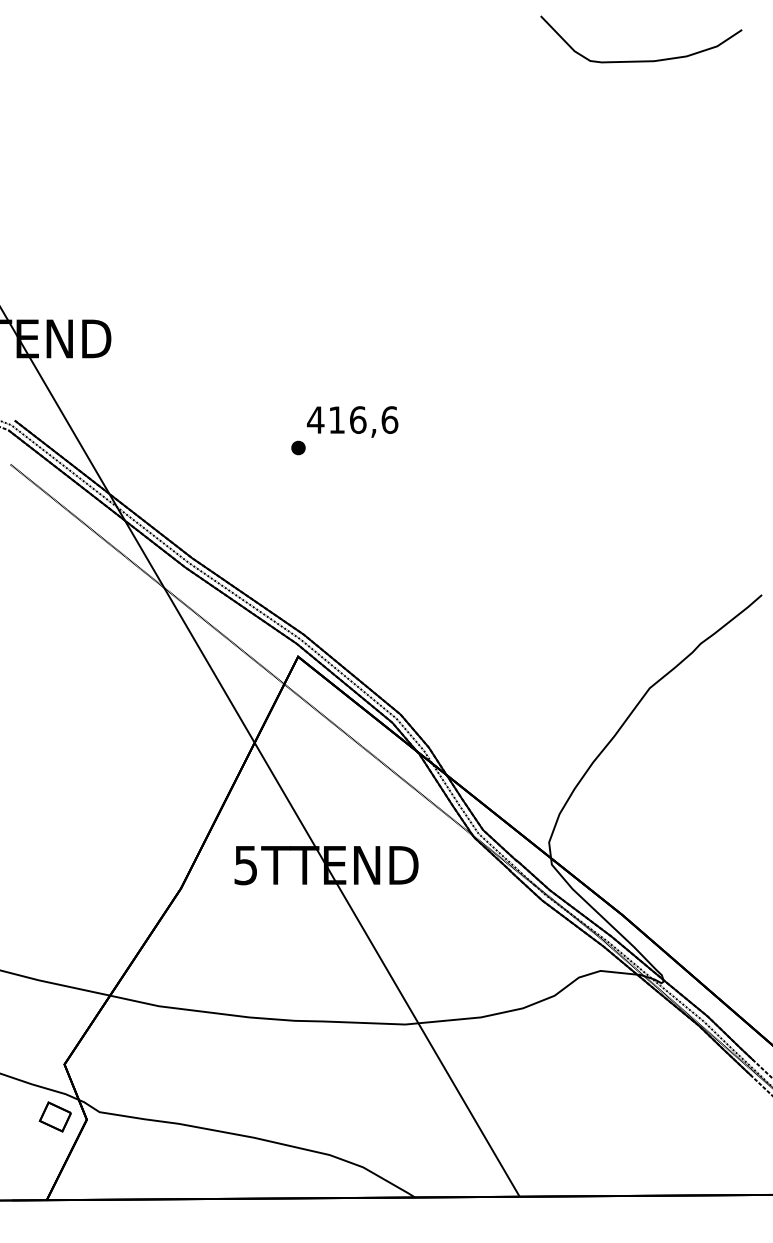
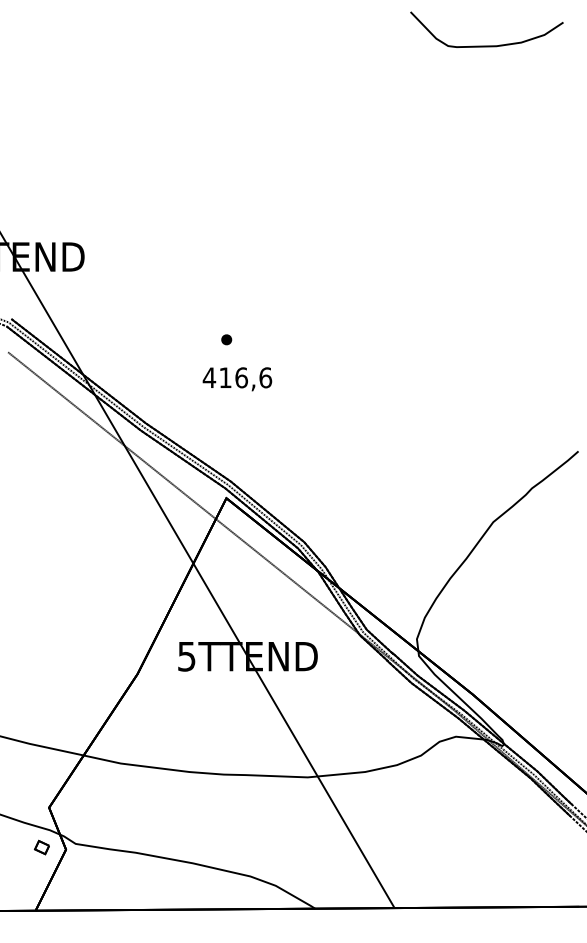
text: (352, 421) -> (237, 378), moved
part: (54, 1116) -> (41, 847), size x0.6

